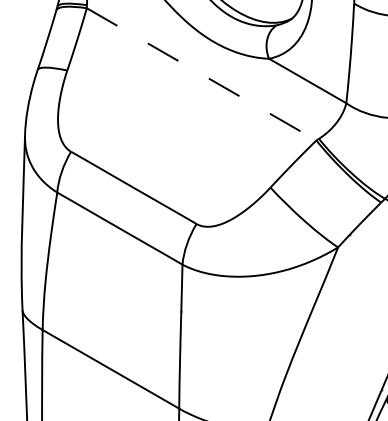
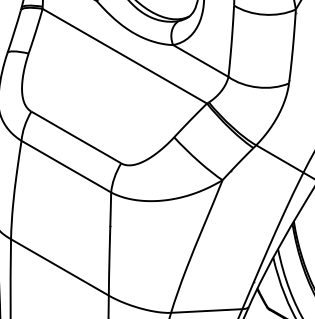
line: (201, 74) -> (124, 56), dashed -> solid

